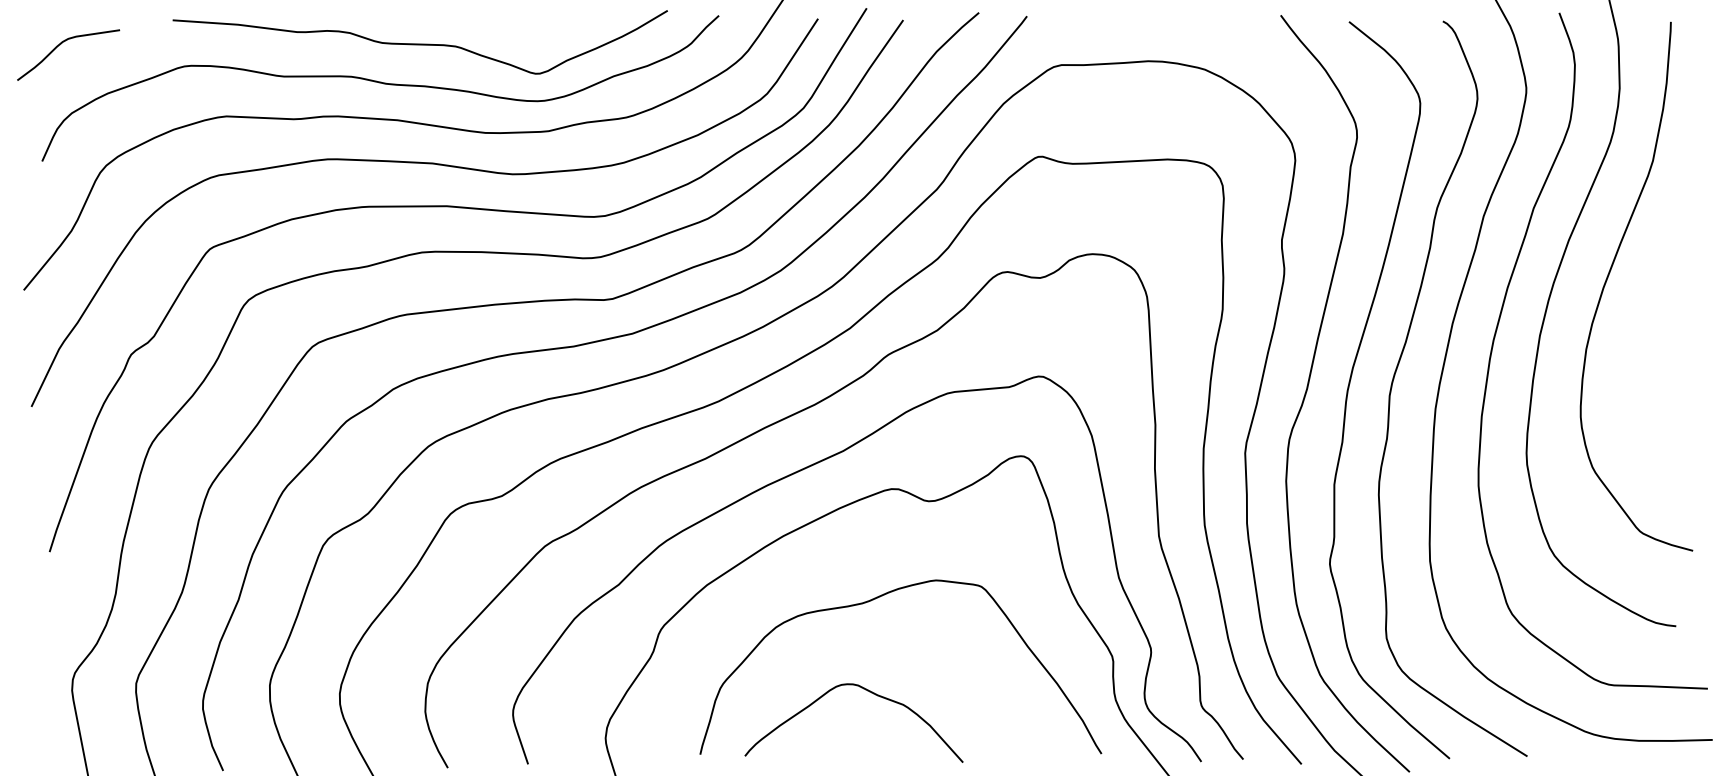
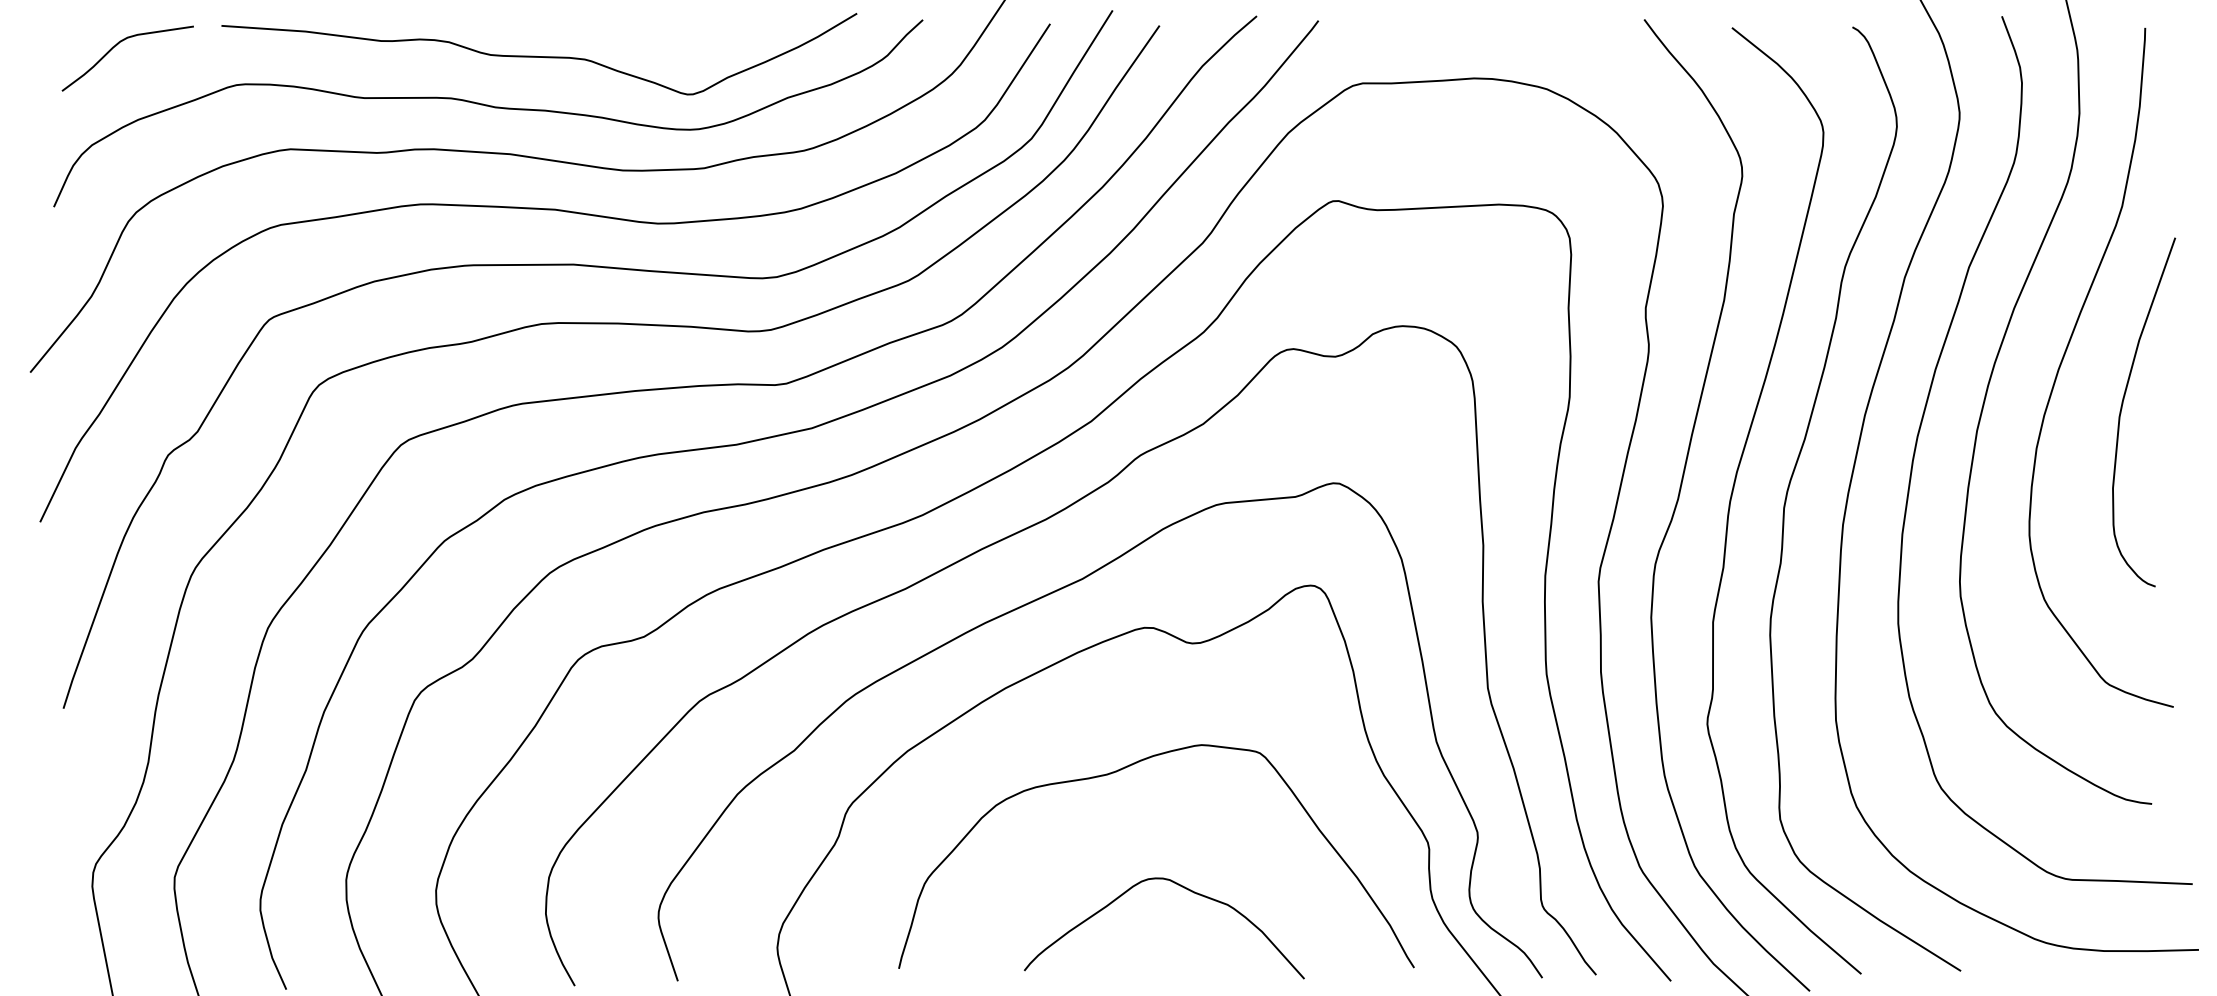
curve: (59, 45) -> (116, 46), moved
curve: (1653, 319) -> (2122, 409), added
curve: (869, 692) -> (1184, 888), moved

